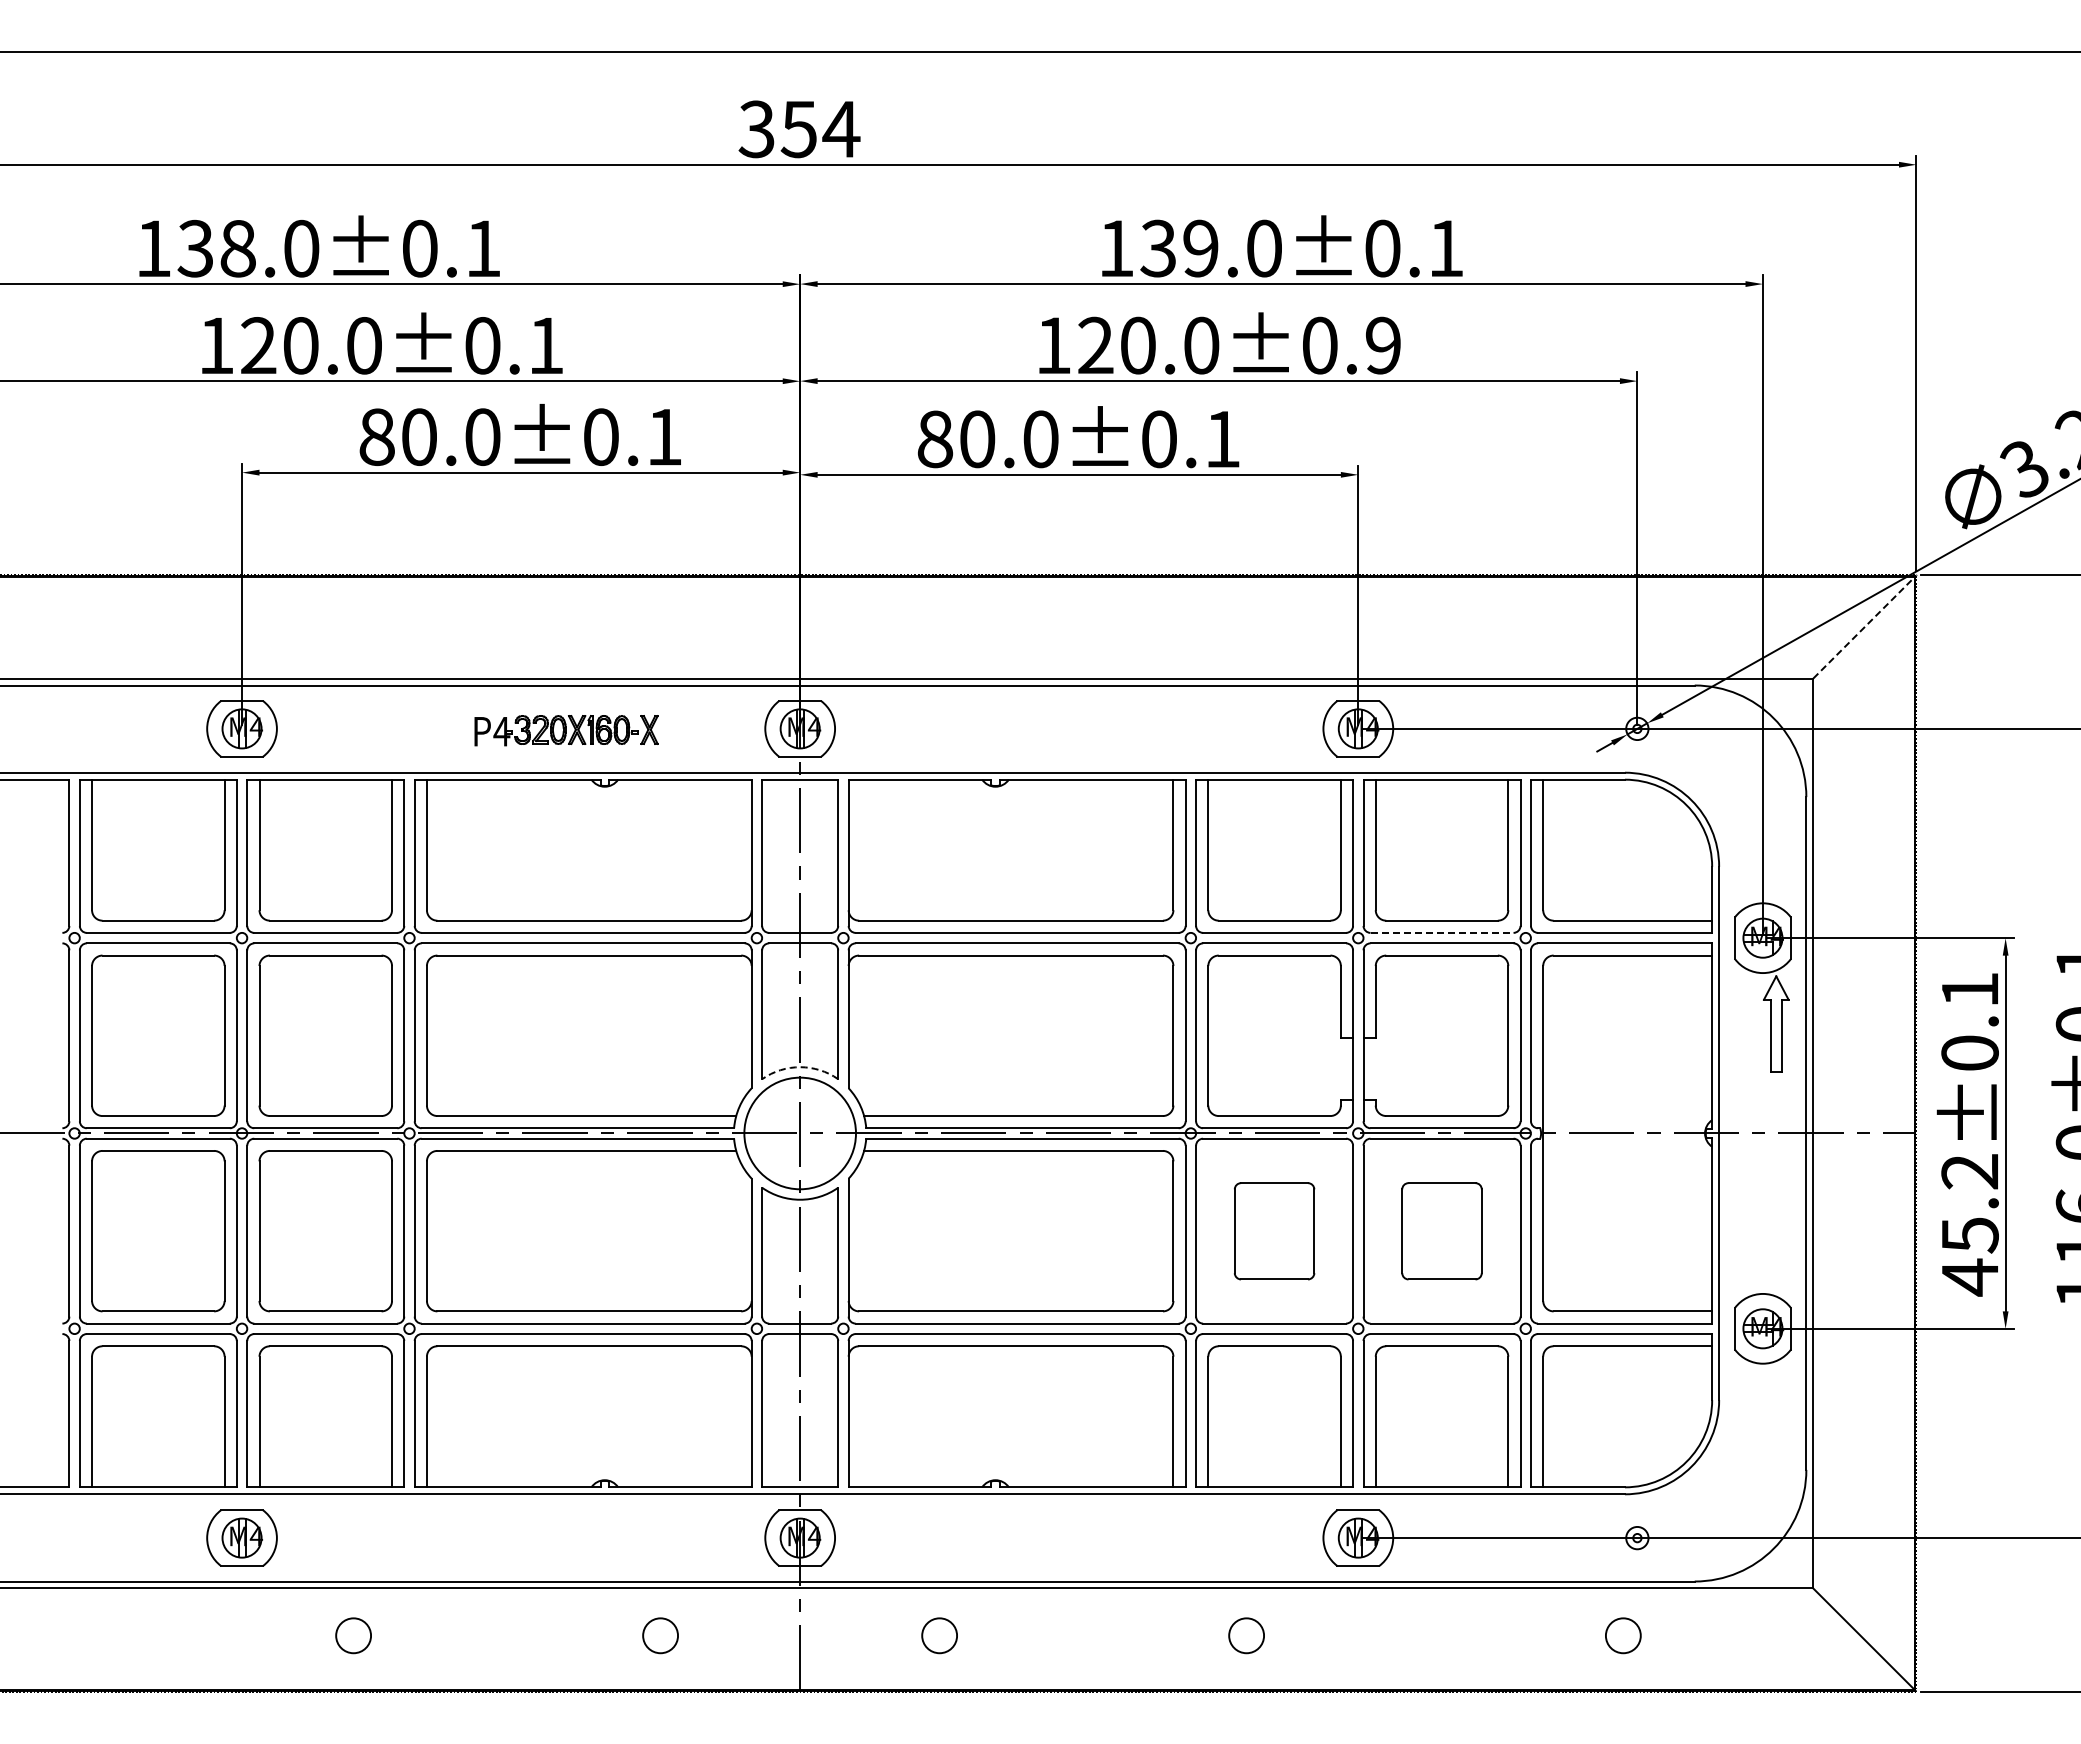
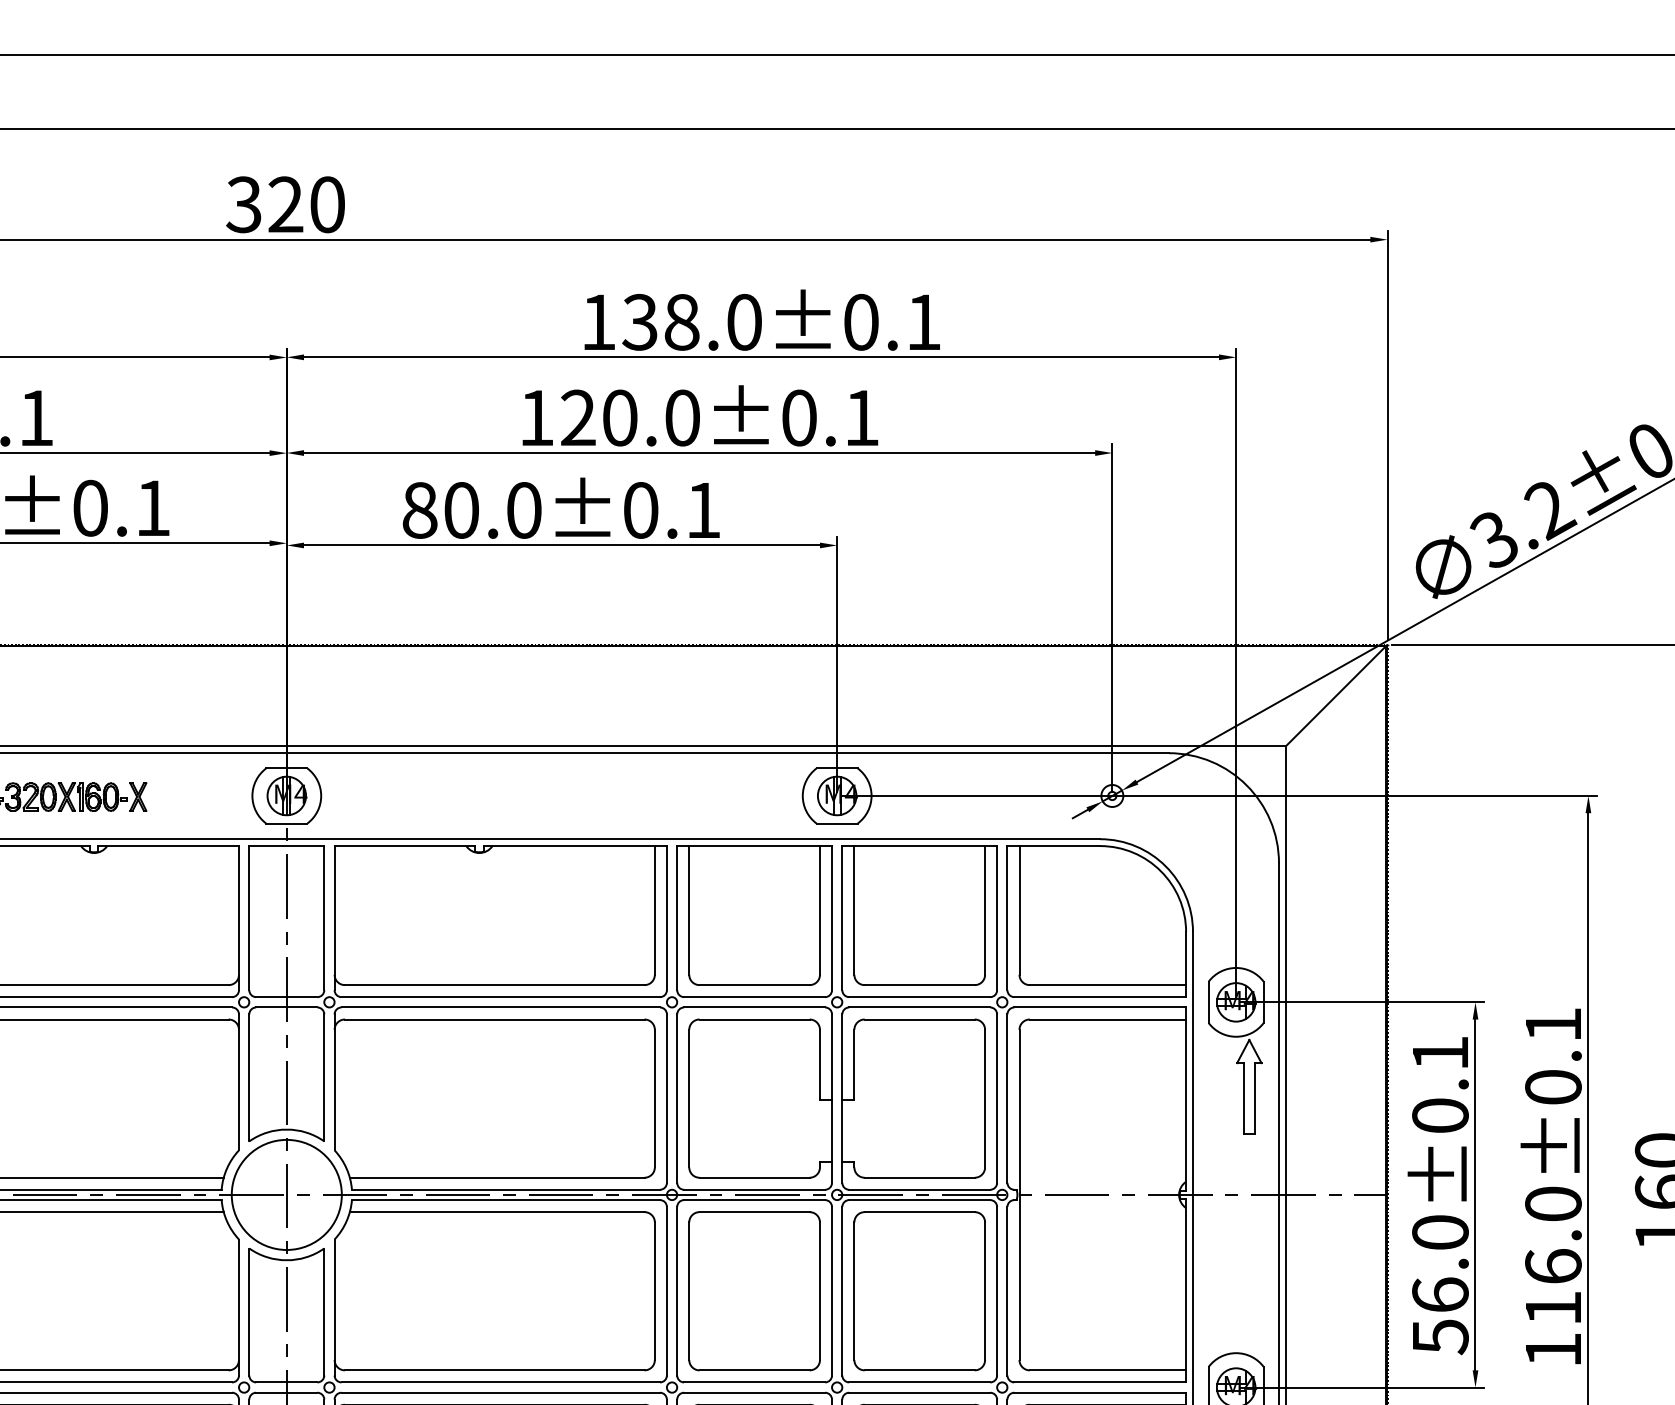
text: (820, 129) -> (306, 204), 354 -> 320
text: (1200, 248) -> (681, 322), 139.0±0.1 -> 138.0±0.1
text: (1383, 345) -> (862, 417), 120.0±0.9 -> 120.0±0.1
line: (1864, 627) -> (1336, 695), dashed -> solid
line: (1442, 932) -> (920, 996), dashed -> solid
arc: (800, 1067) -> (287, 1129), dashed -> solid
text: (1969, 1225) -> (1439, 1285), 45.2±0.1 -> 56.0±0.1
part: (1274, 1231) -> (754, 1291), size x1.67
part: (1441, 1231) -> (919, 1291), size x1.67

